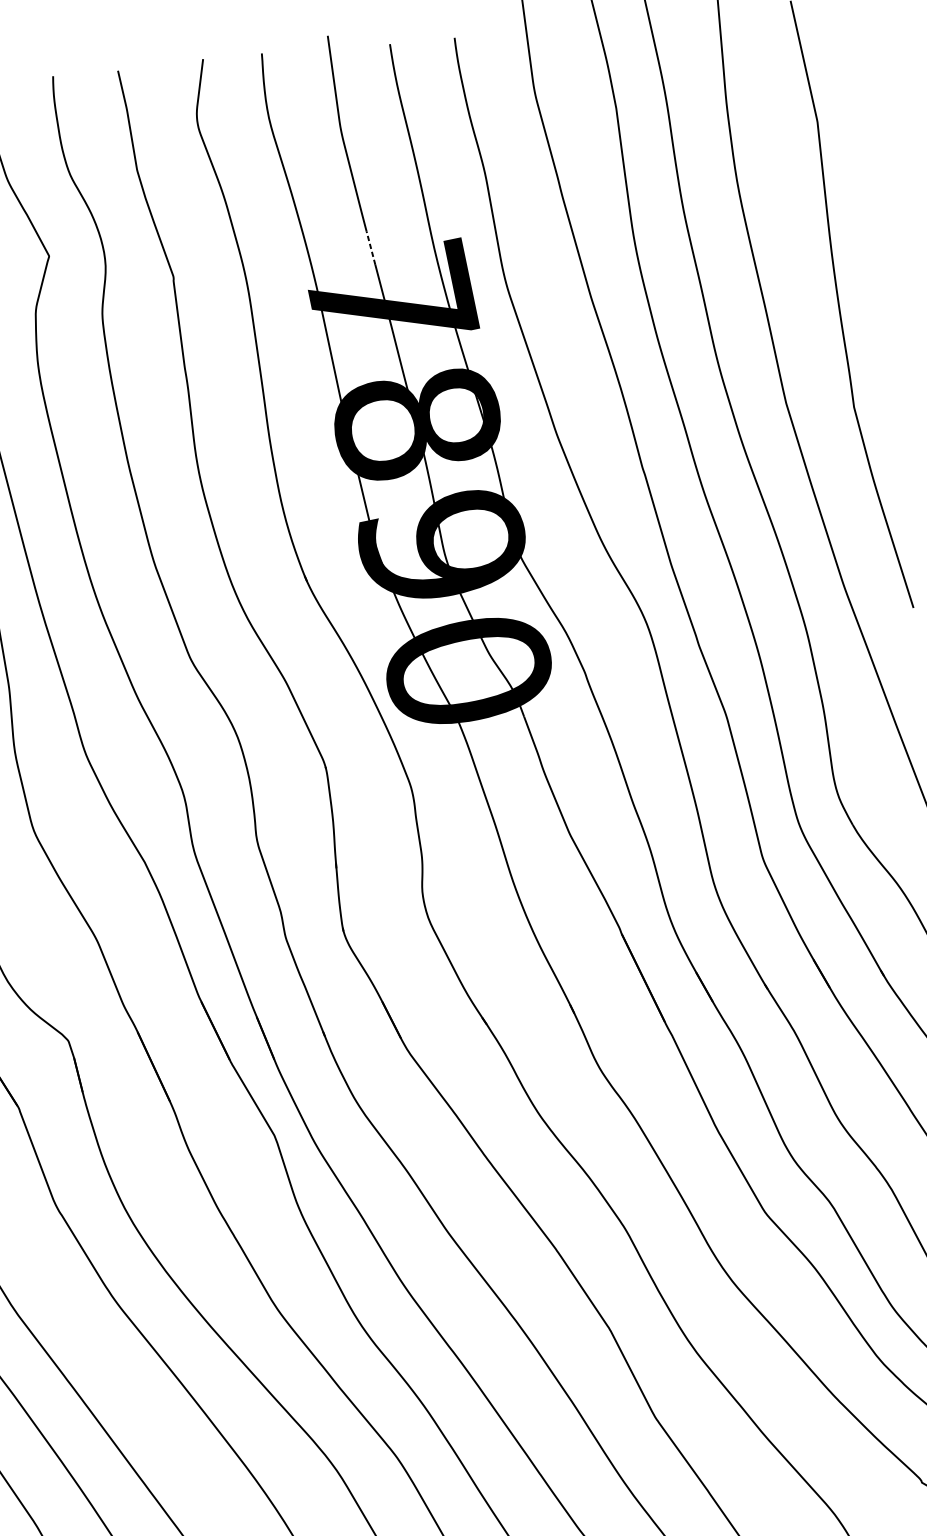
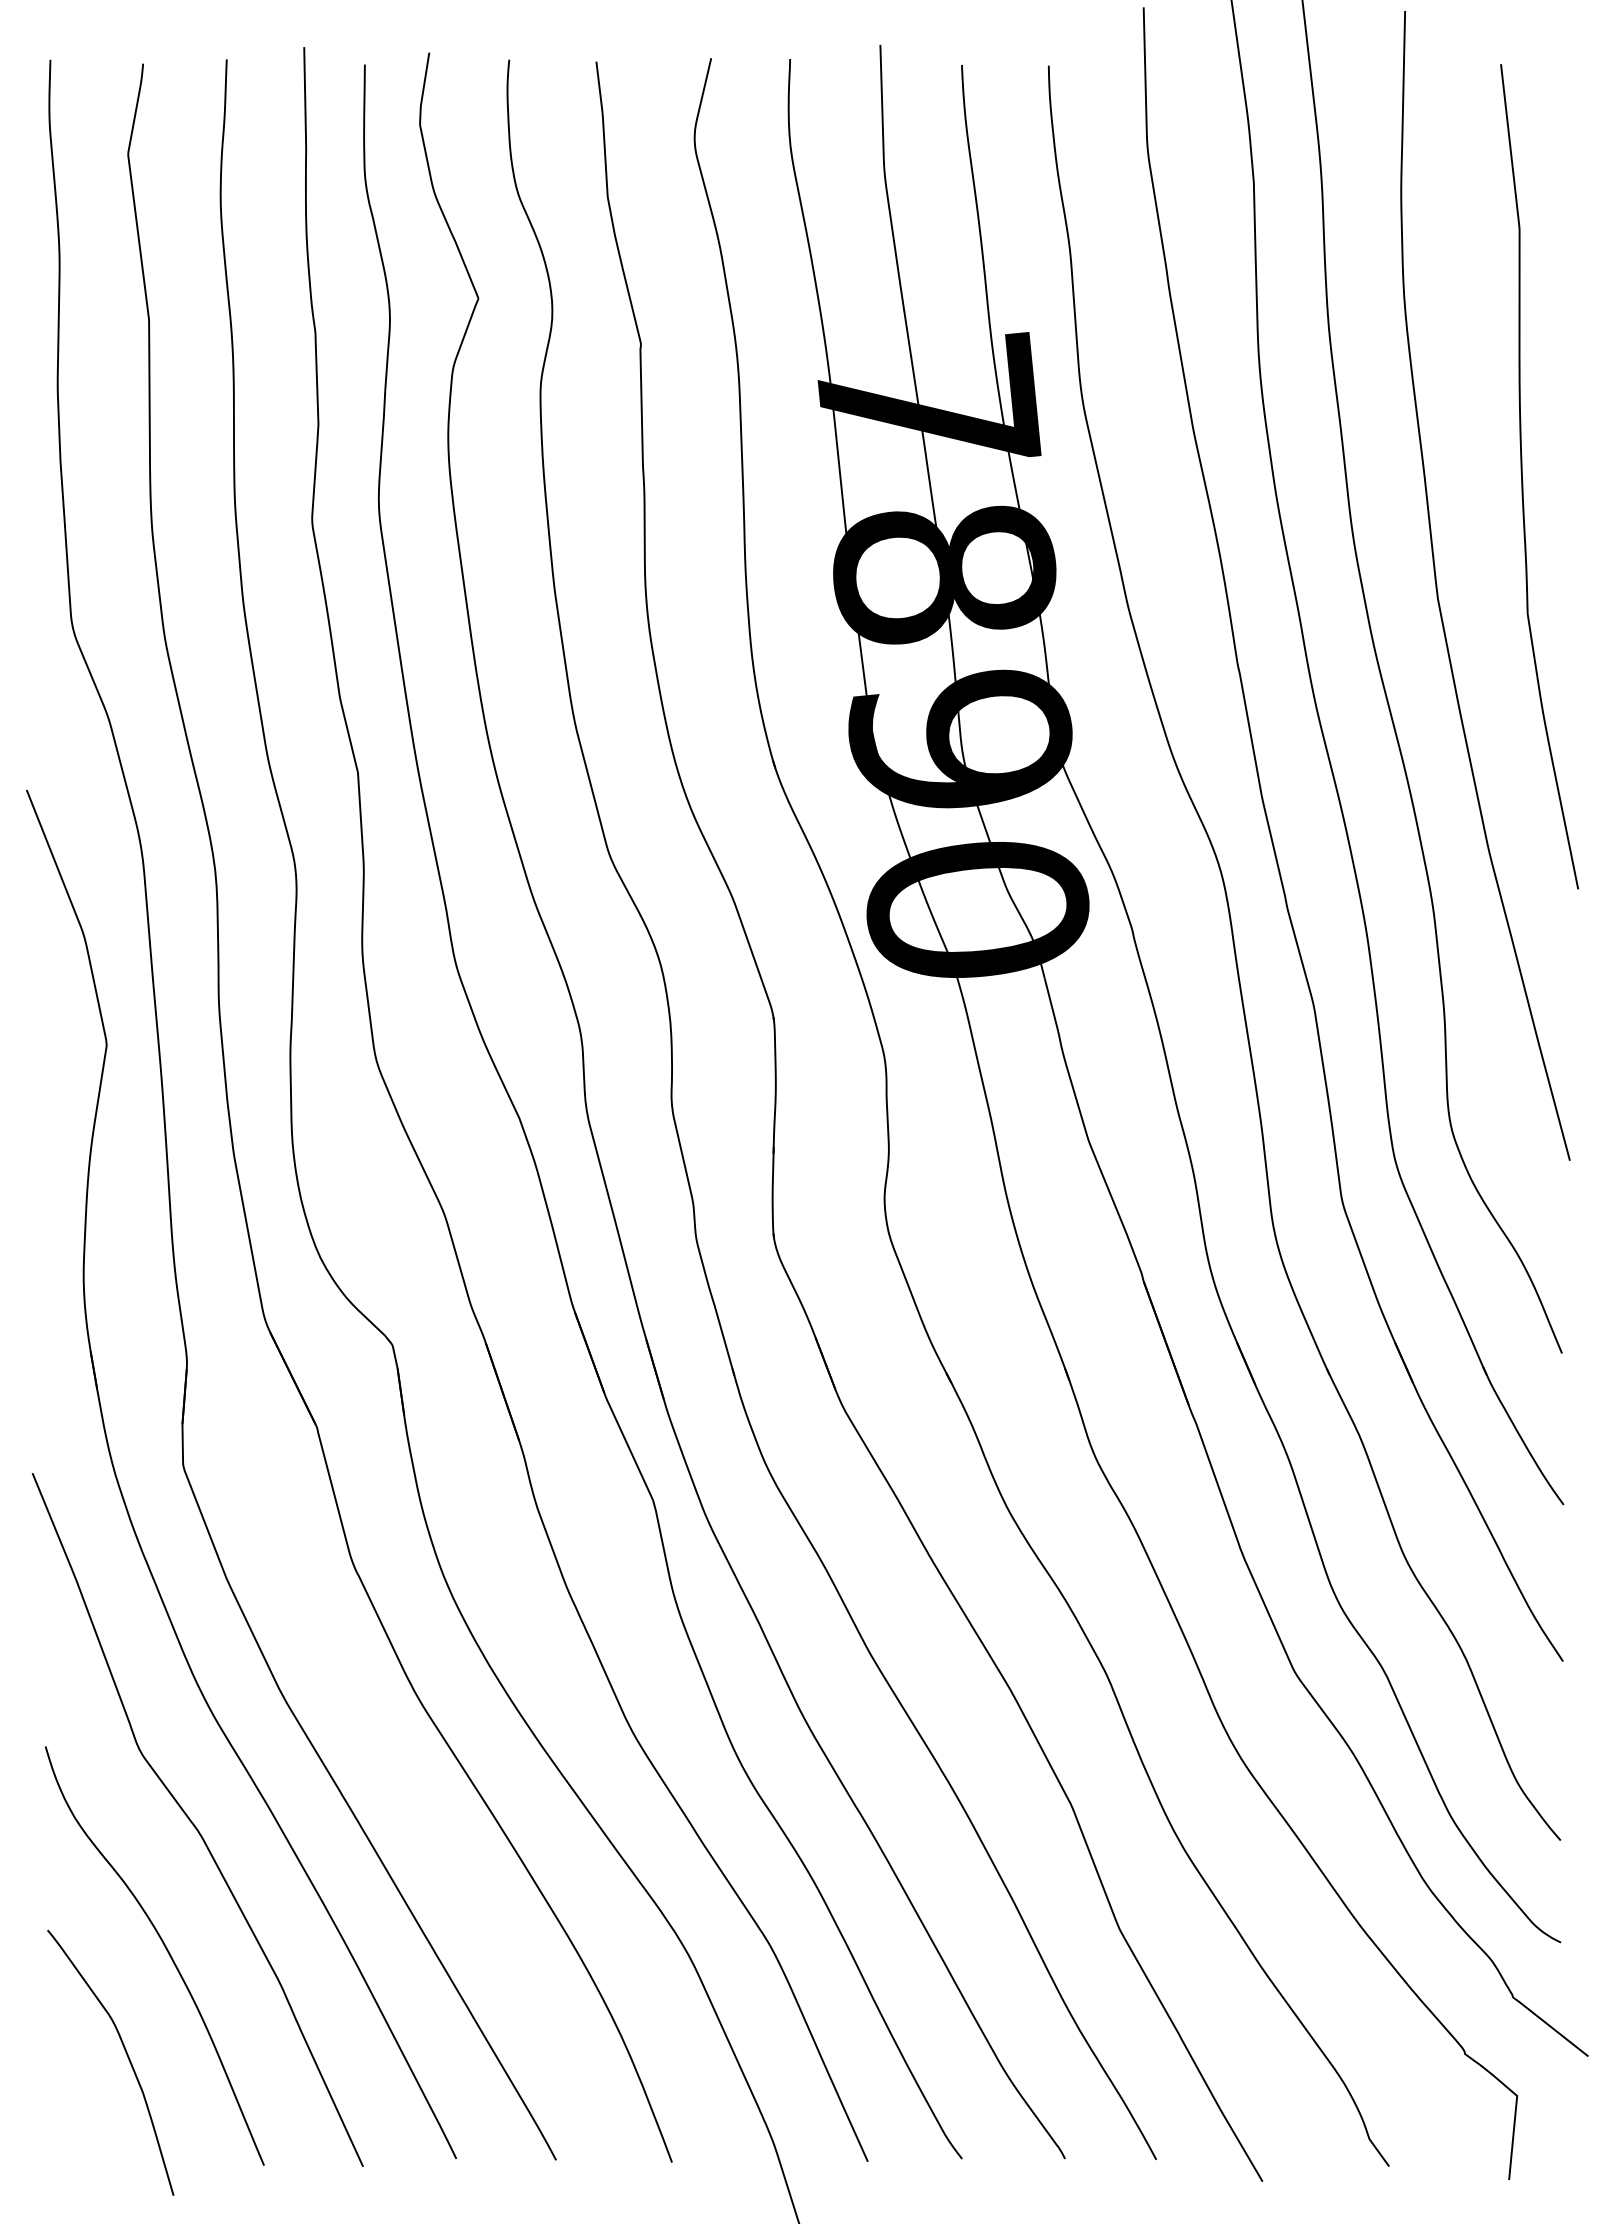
line: (370, 248) -> (907, 333), dashed -> solid

